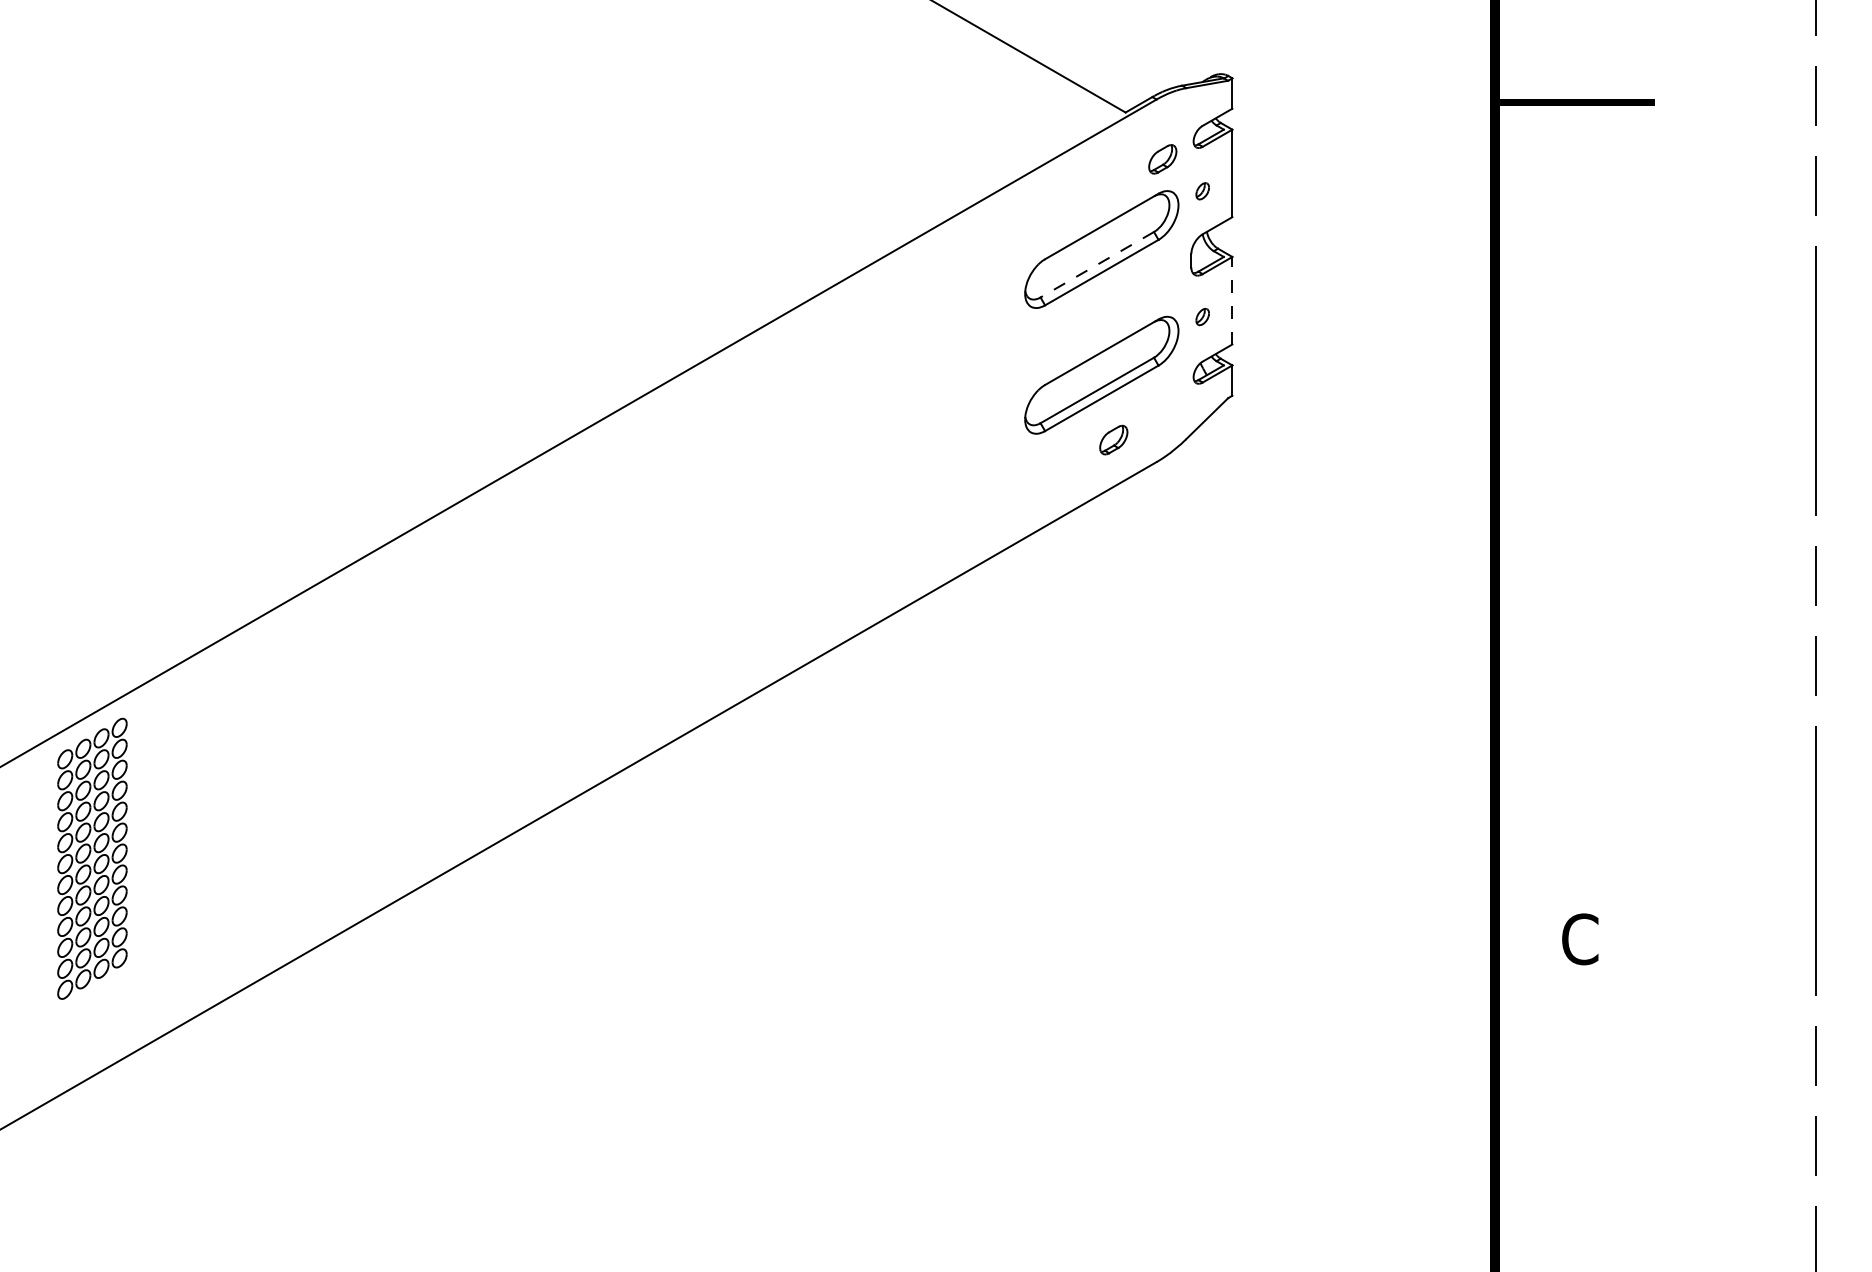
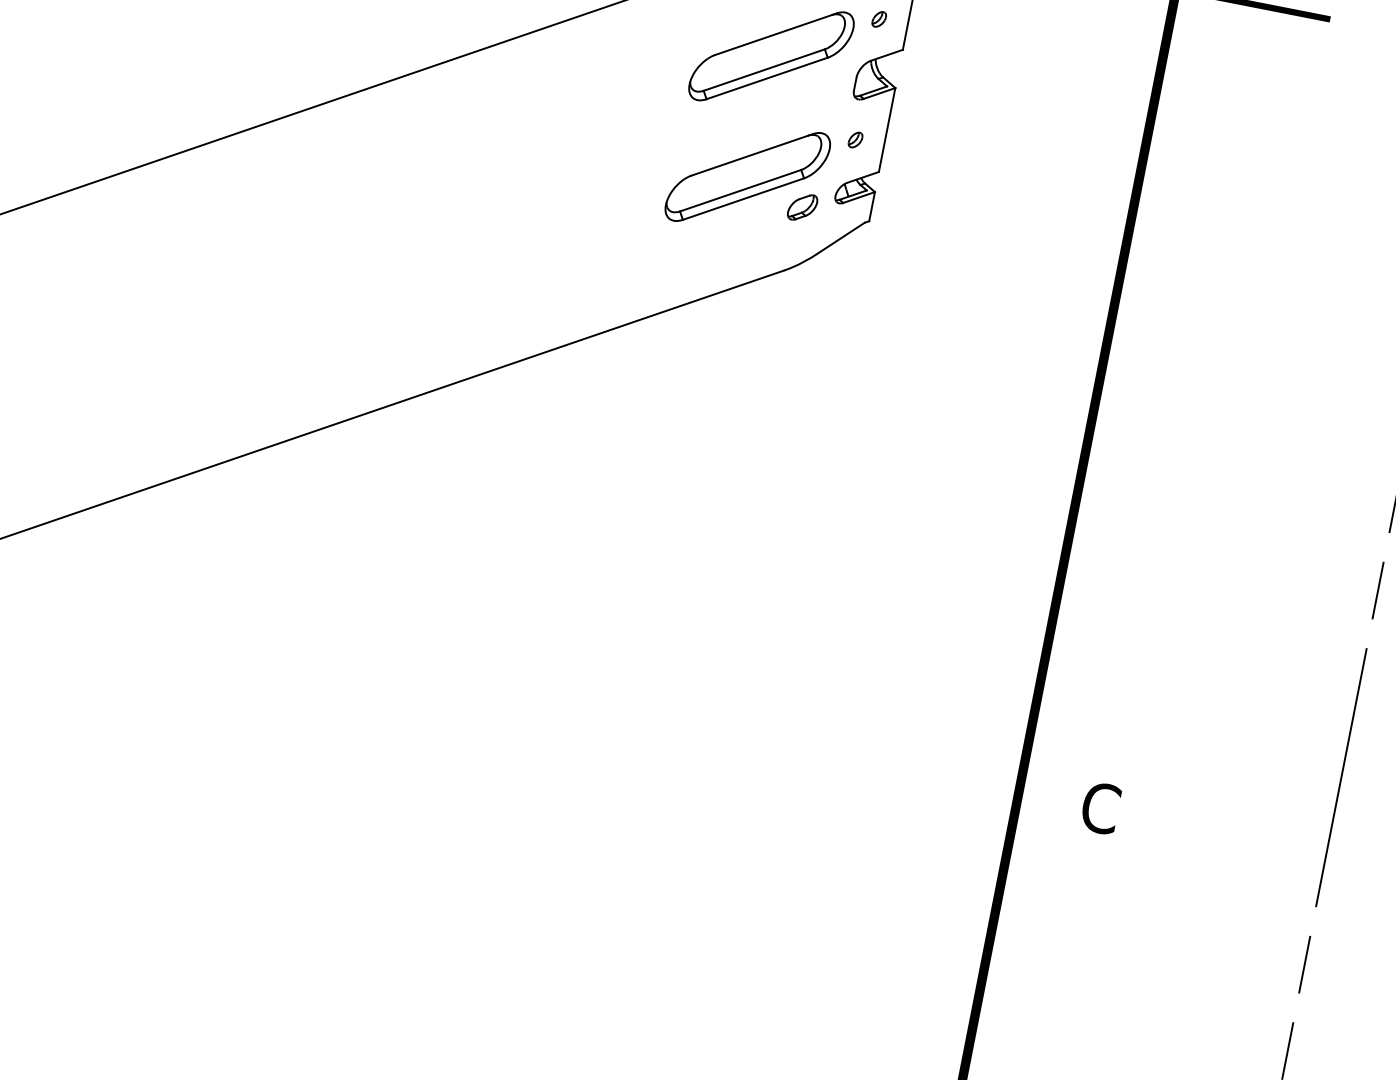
line: (1096, 265) -> (763, 70), dashed -> solid
line: (1232, 300) -> (887, 129), dashed -> solid
part: (1113, 439) -> (802, 206), moved

